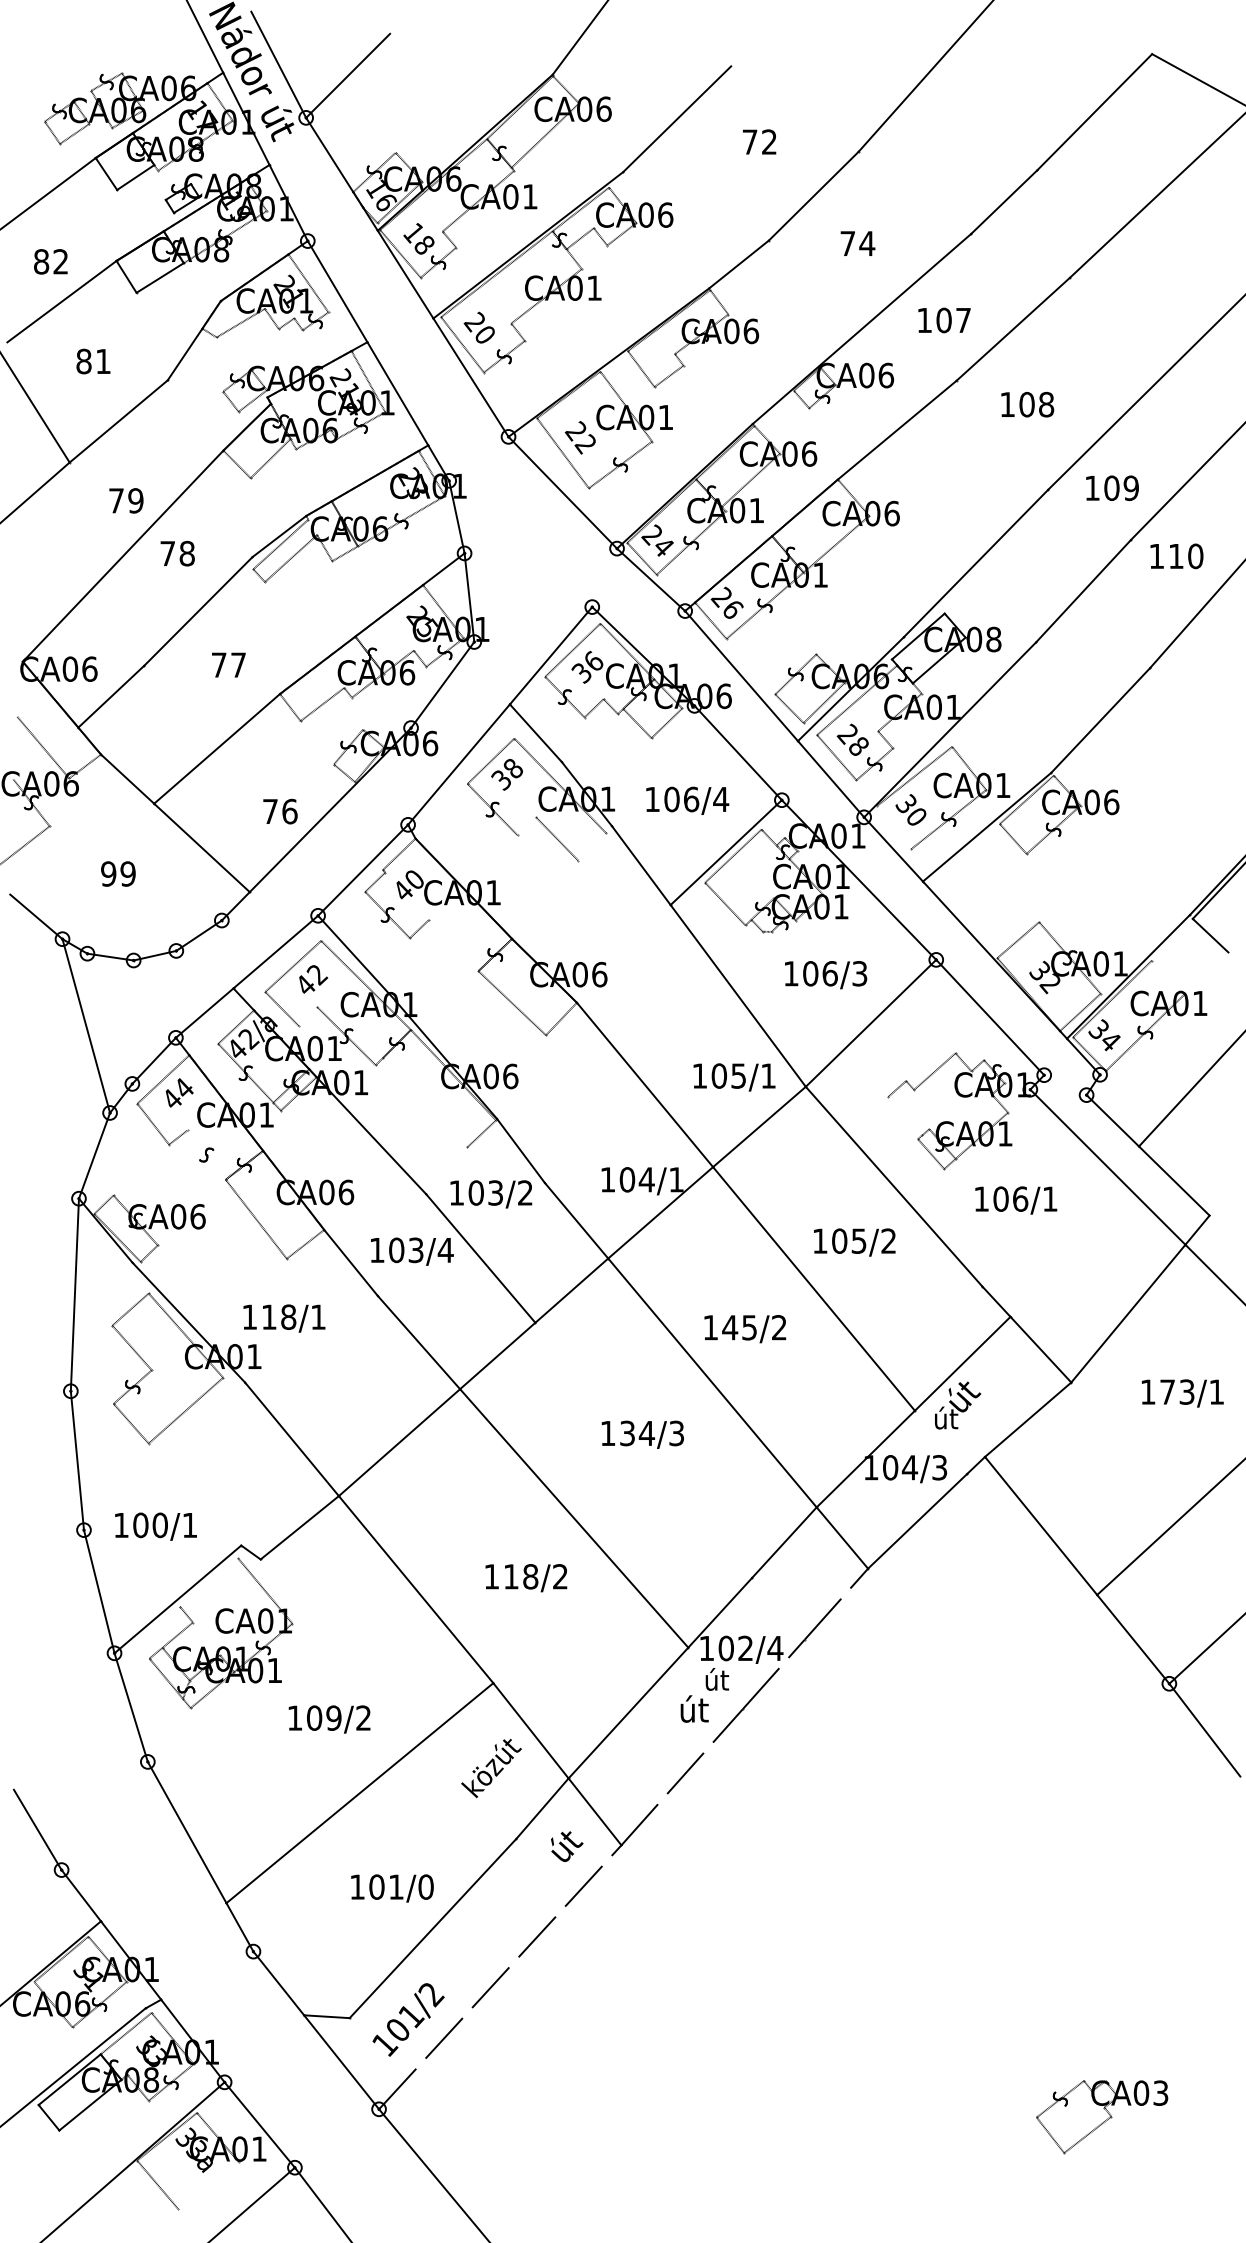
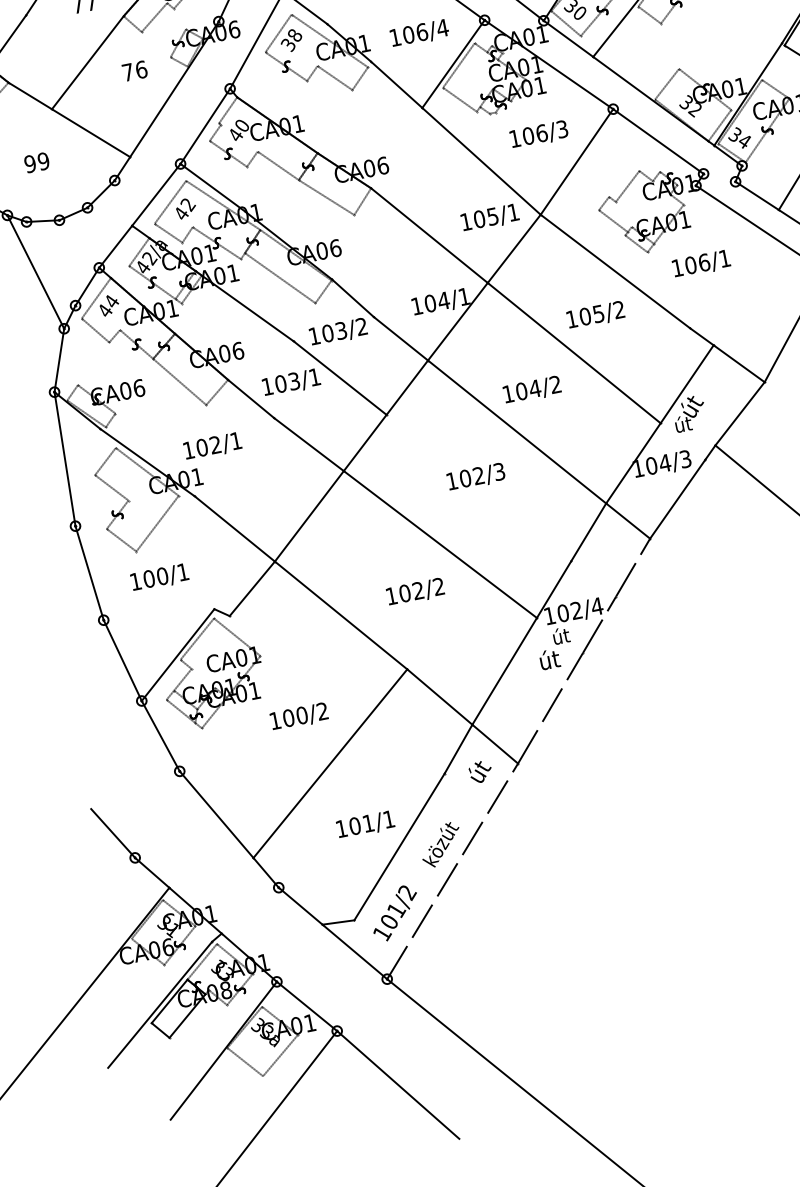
text: (280, 811) -> (134, 70), moved
line: (526, 826) -> (312, 73), added
line: (894, 827) -> (566, 23), added
line: (592, 846) -> (360, 78), added
line: (453, 945) -> (278, 165), added
line: (1167, 977) -> (775, 89), added
line: (307, 1016) -> (187, 234), added
line: (425, 1102) -> (280, 278), added
line: (905, 1115) -> (613, 220), added
line: (206, 1154) -> (136, 344), added
text: (445, 1250) -> (314, 377), 103/4 -> 103/1
text: (278, 1316) -> (208, 445), 118/1 -> 102/1
text: (739, 1327) -> (528, 390), 145/2 -> 104/2
text: (637, 1433) -> (472, 477), 134/3 -> 102/3
text: (155, 1526) -> (159, 577), moved
text: (520, 1576) -> (411, 592), 118/2 -> 102/2
line: (209, 1582) -> (197, 639), added
text: (333, 1717) -> (301, 715), 109/2 -> 100/2
text: (491, 1768) -> (441, 845), moved
text: (425, 1886) -> (388, 819), 101/0 -> 101/1
line: (209, 2186) -> (280, 1055), added

